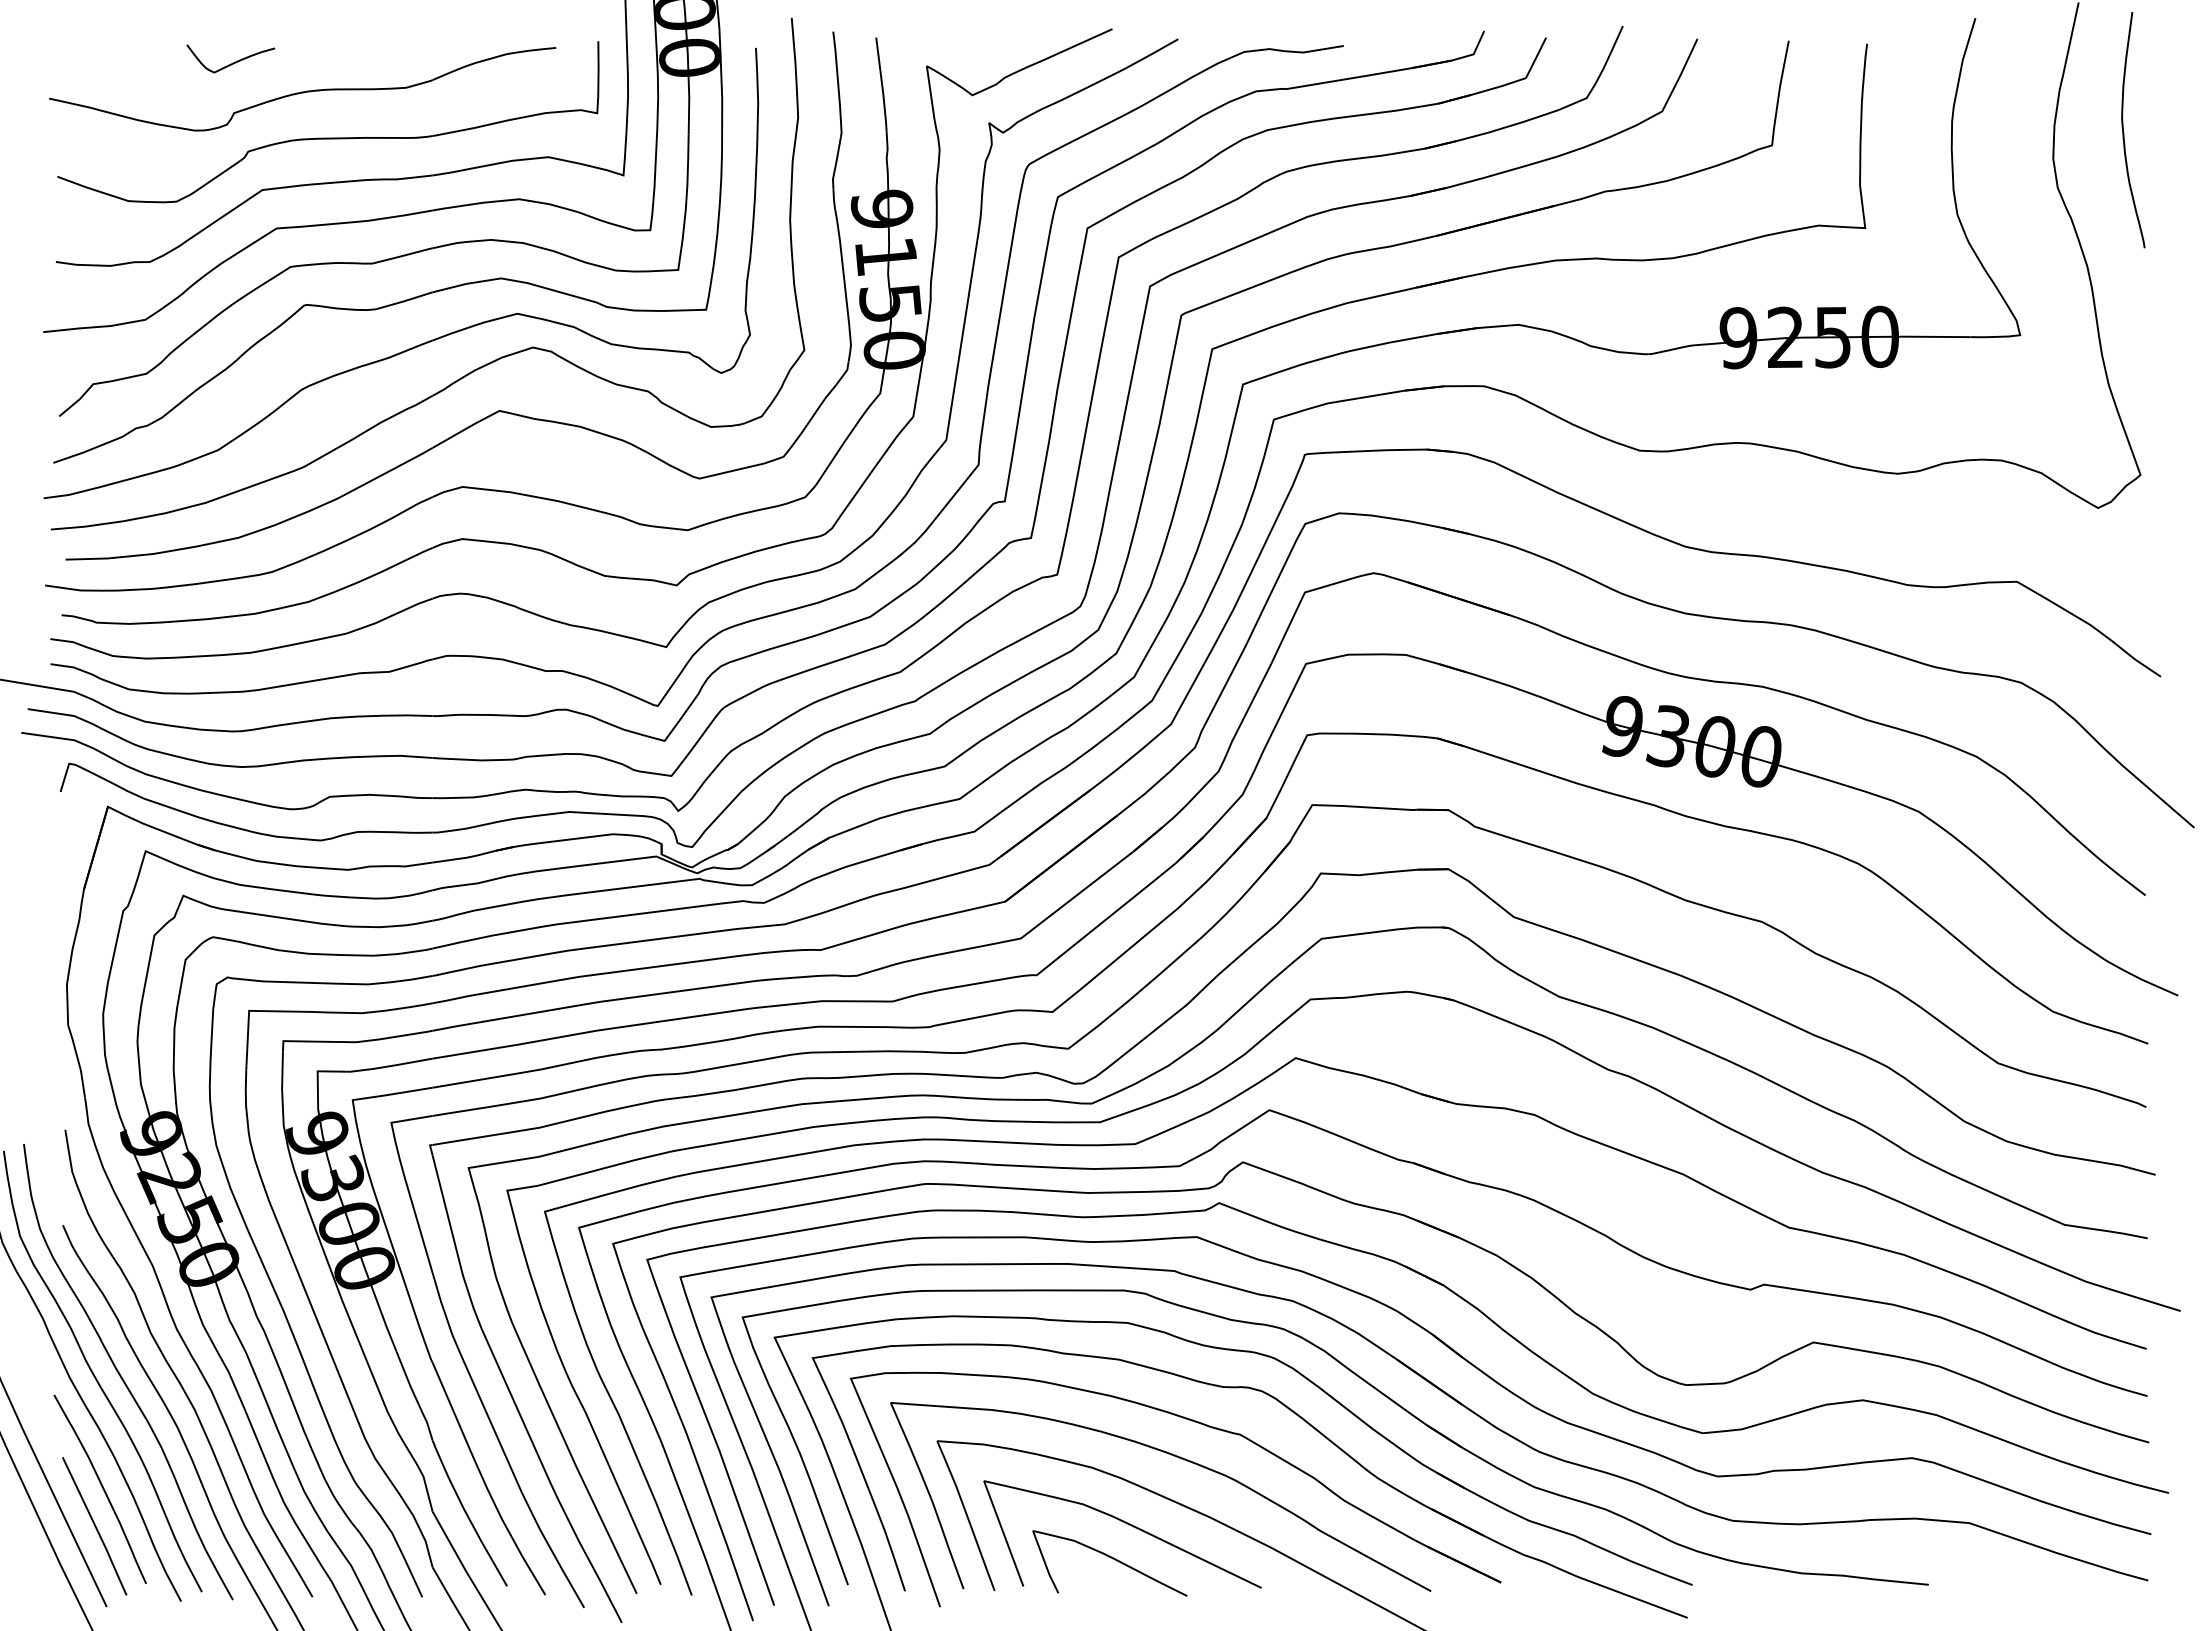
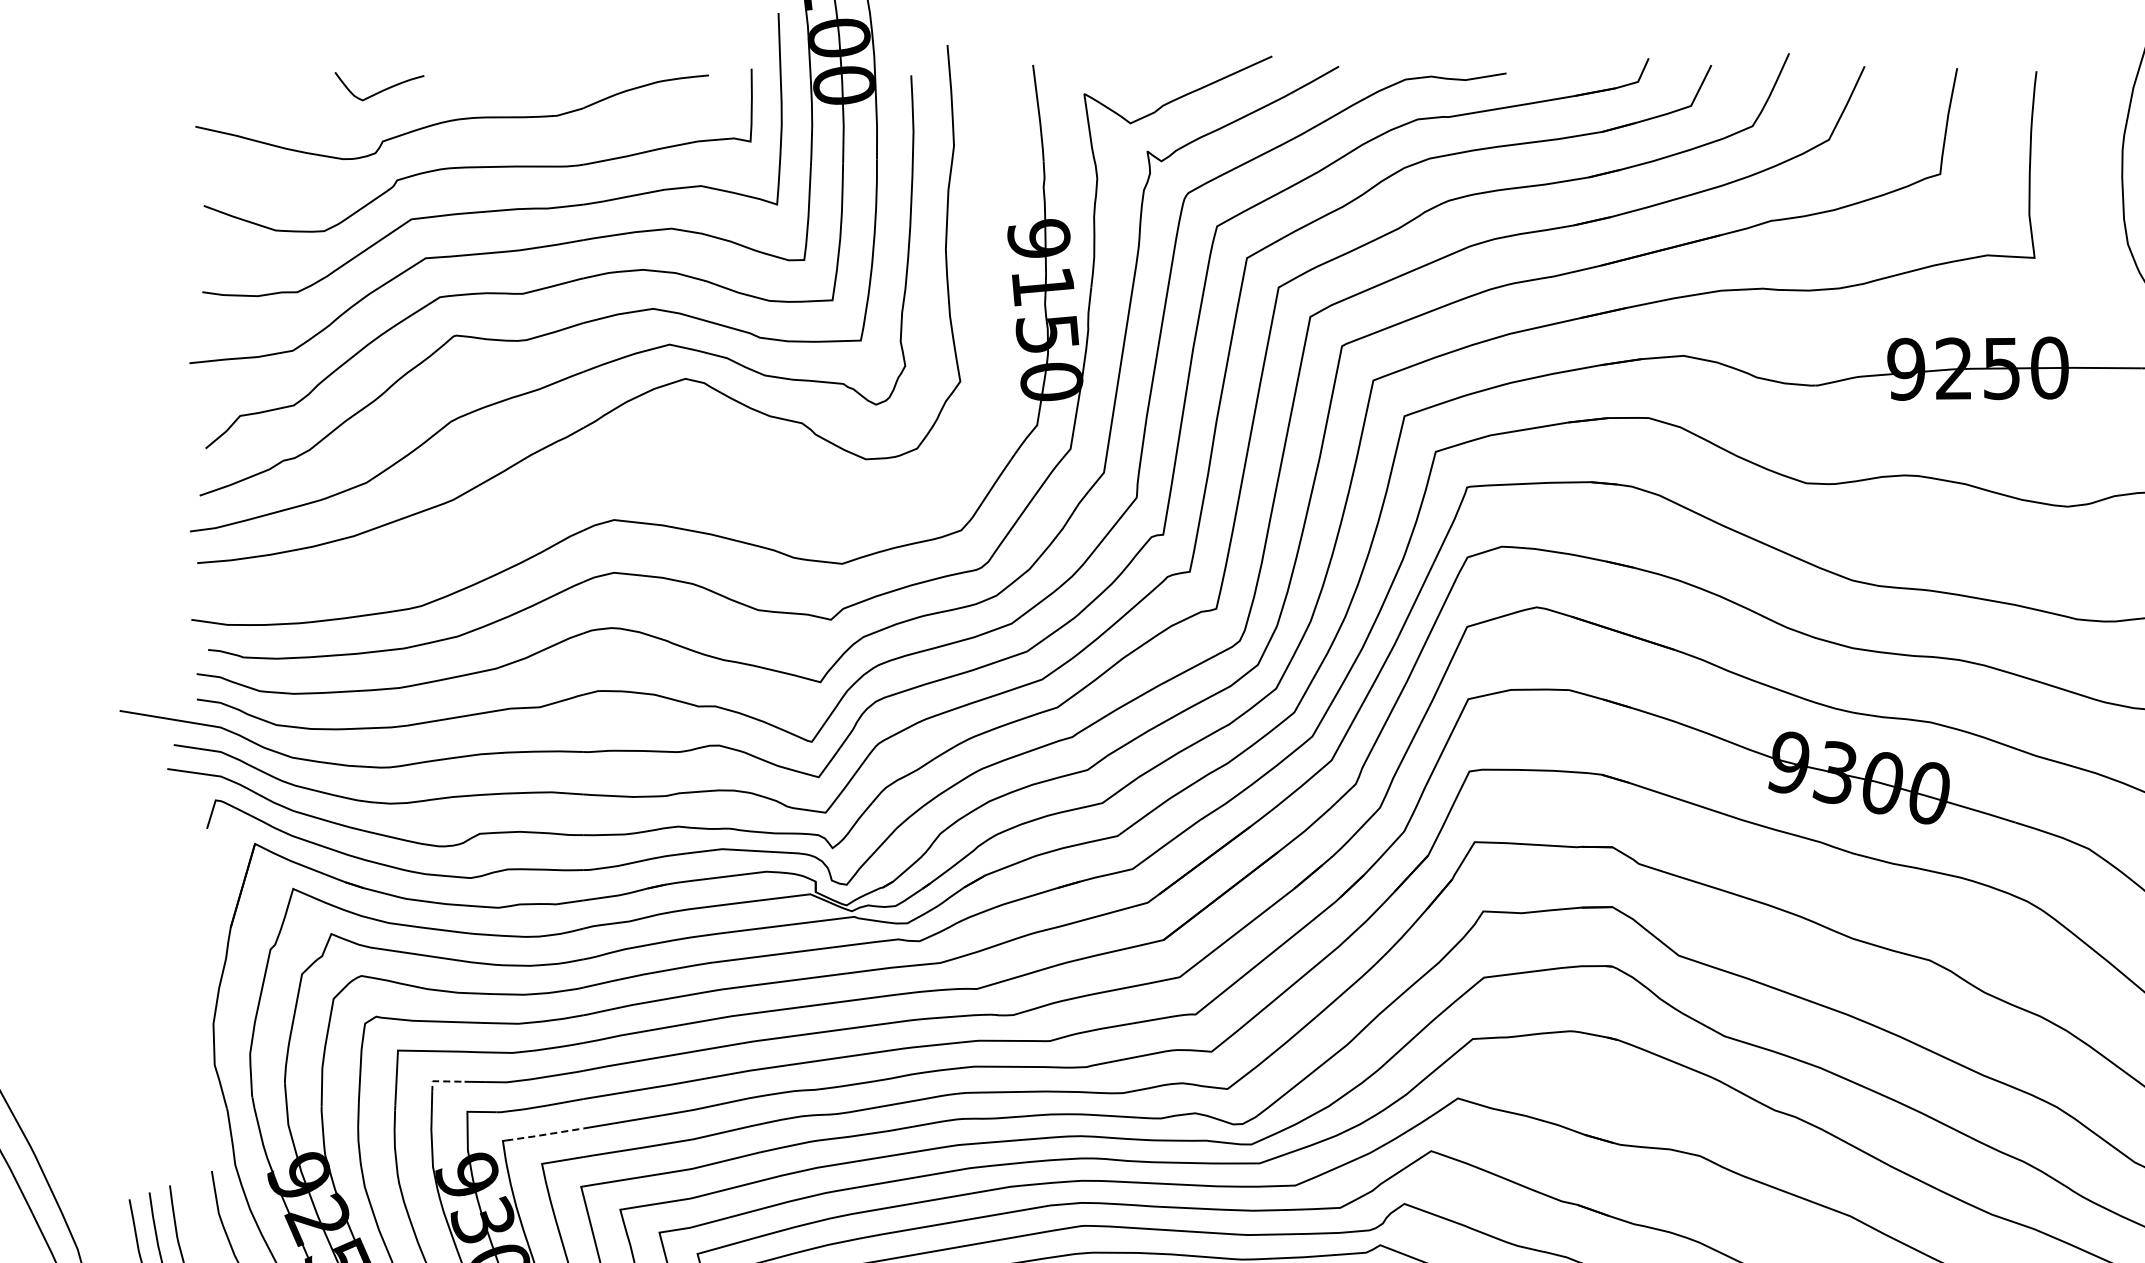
part: (497, 410) -> (649, 442), removed
line: (292, 1041) -> (441, 1081), solid -> dashed
line: (393, 1094) -> (544, 1135), solid -> dashed

